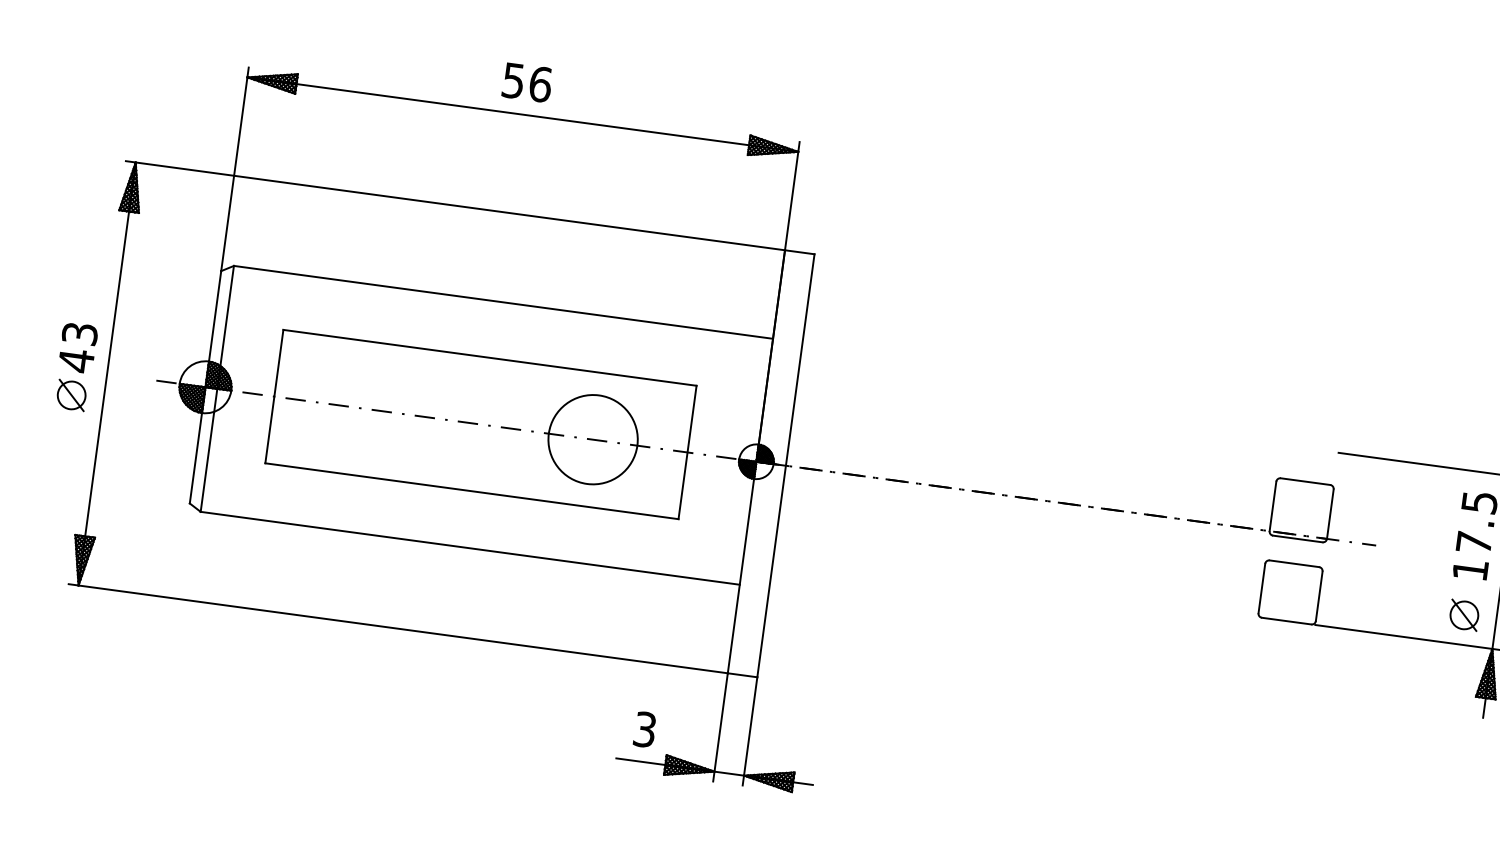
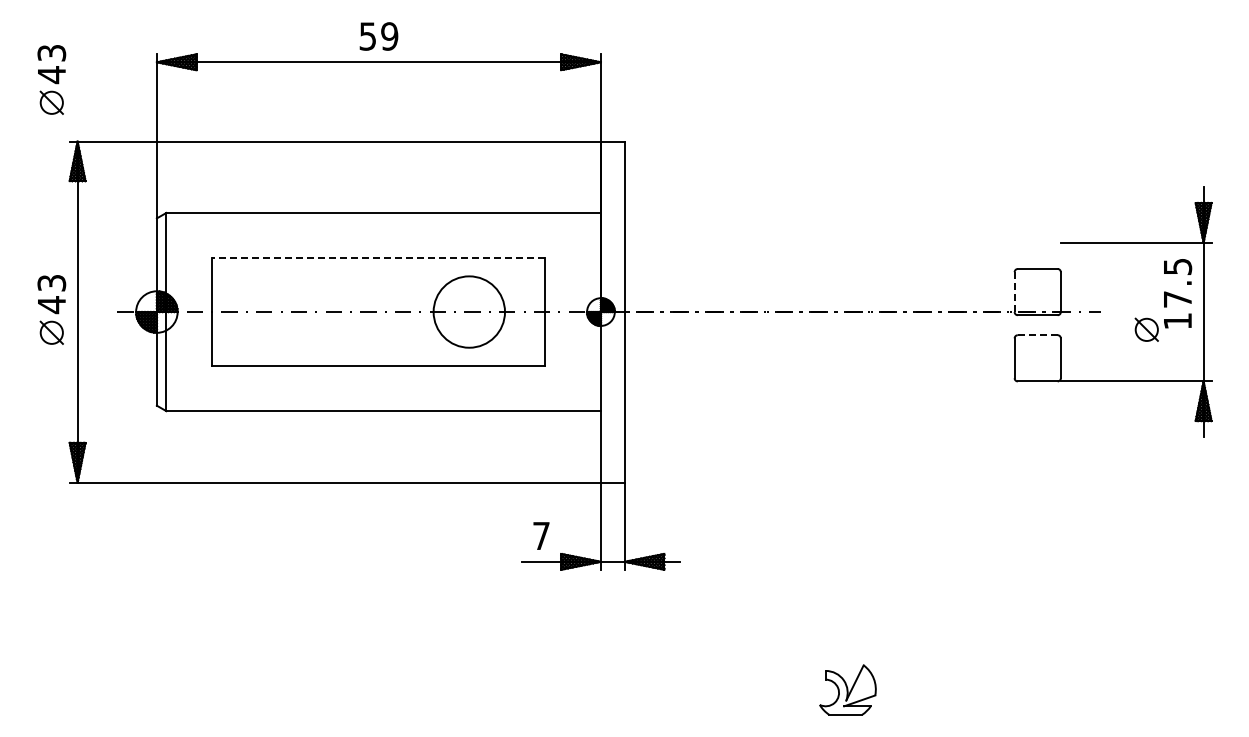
part: (113, 81) -> (51, 79), added
text: (540, 84) -> (389, 36), 56 -> 59
line: (489, 358) -> (378, 258), solid -> dashed
line: (1272, 506) -> (1014, 292), solid -> dashed
line: (1294, 564) -> (1037, 335), solid -> dashed
part: (1464, 614) -> (1146, 329), moved
text: (645, 729) -> (541, 535), 3 -> 7

